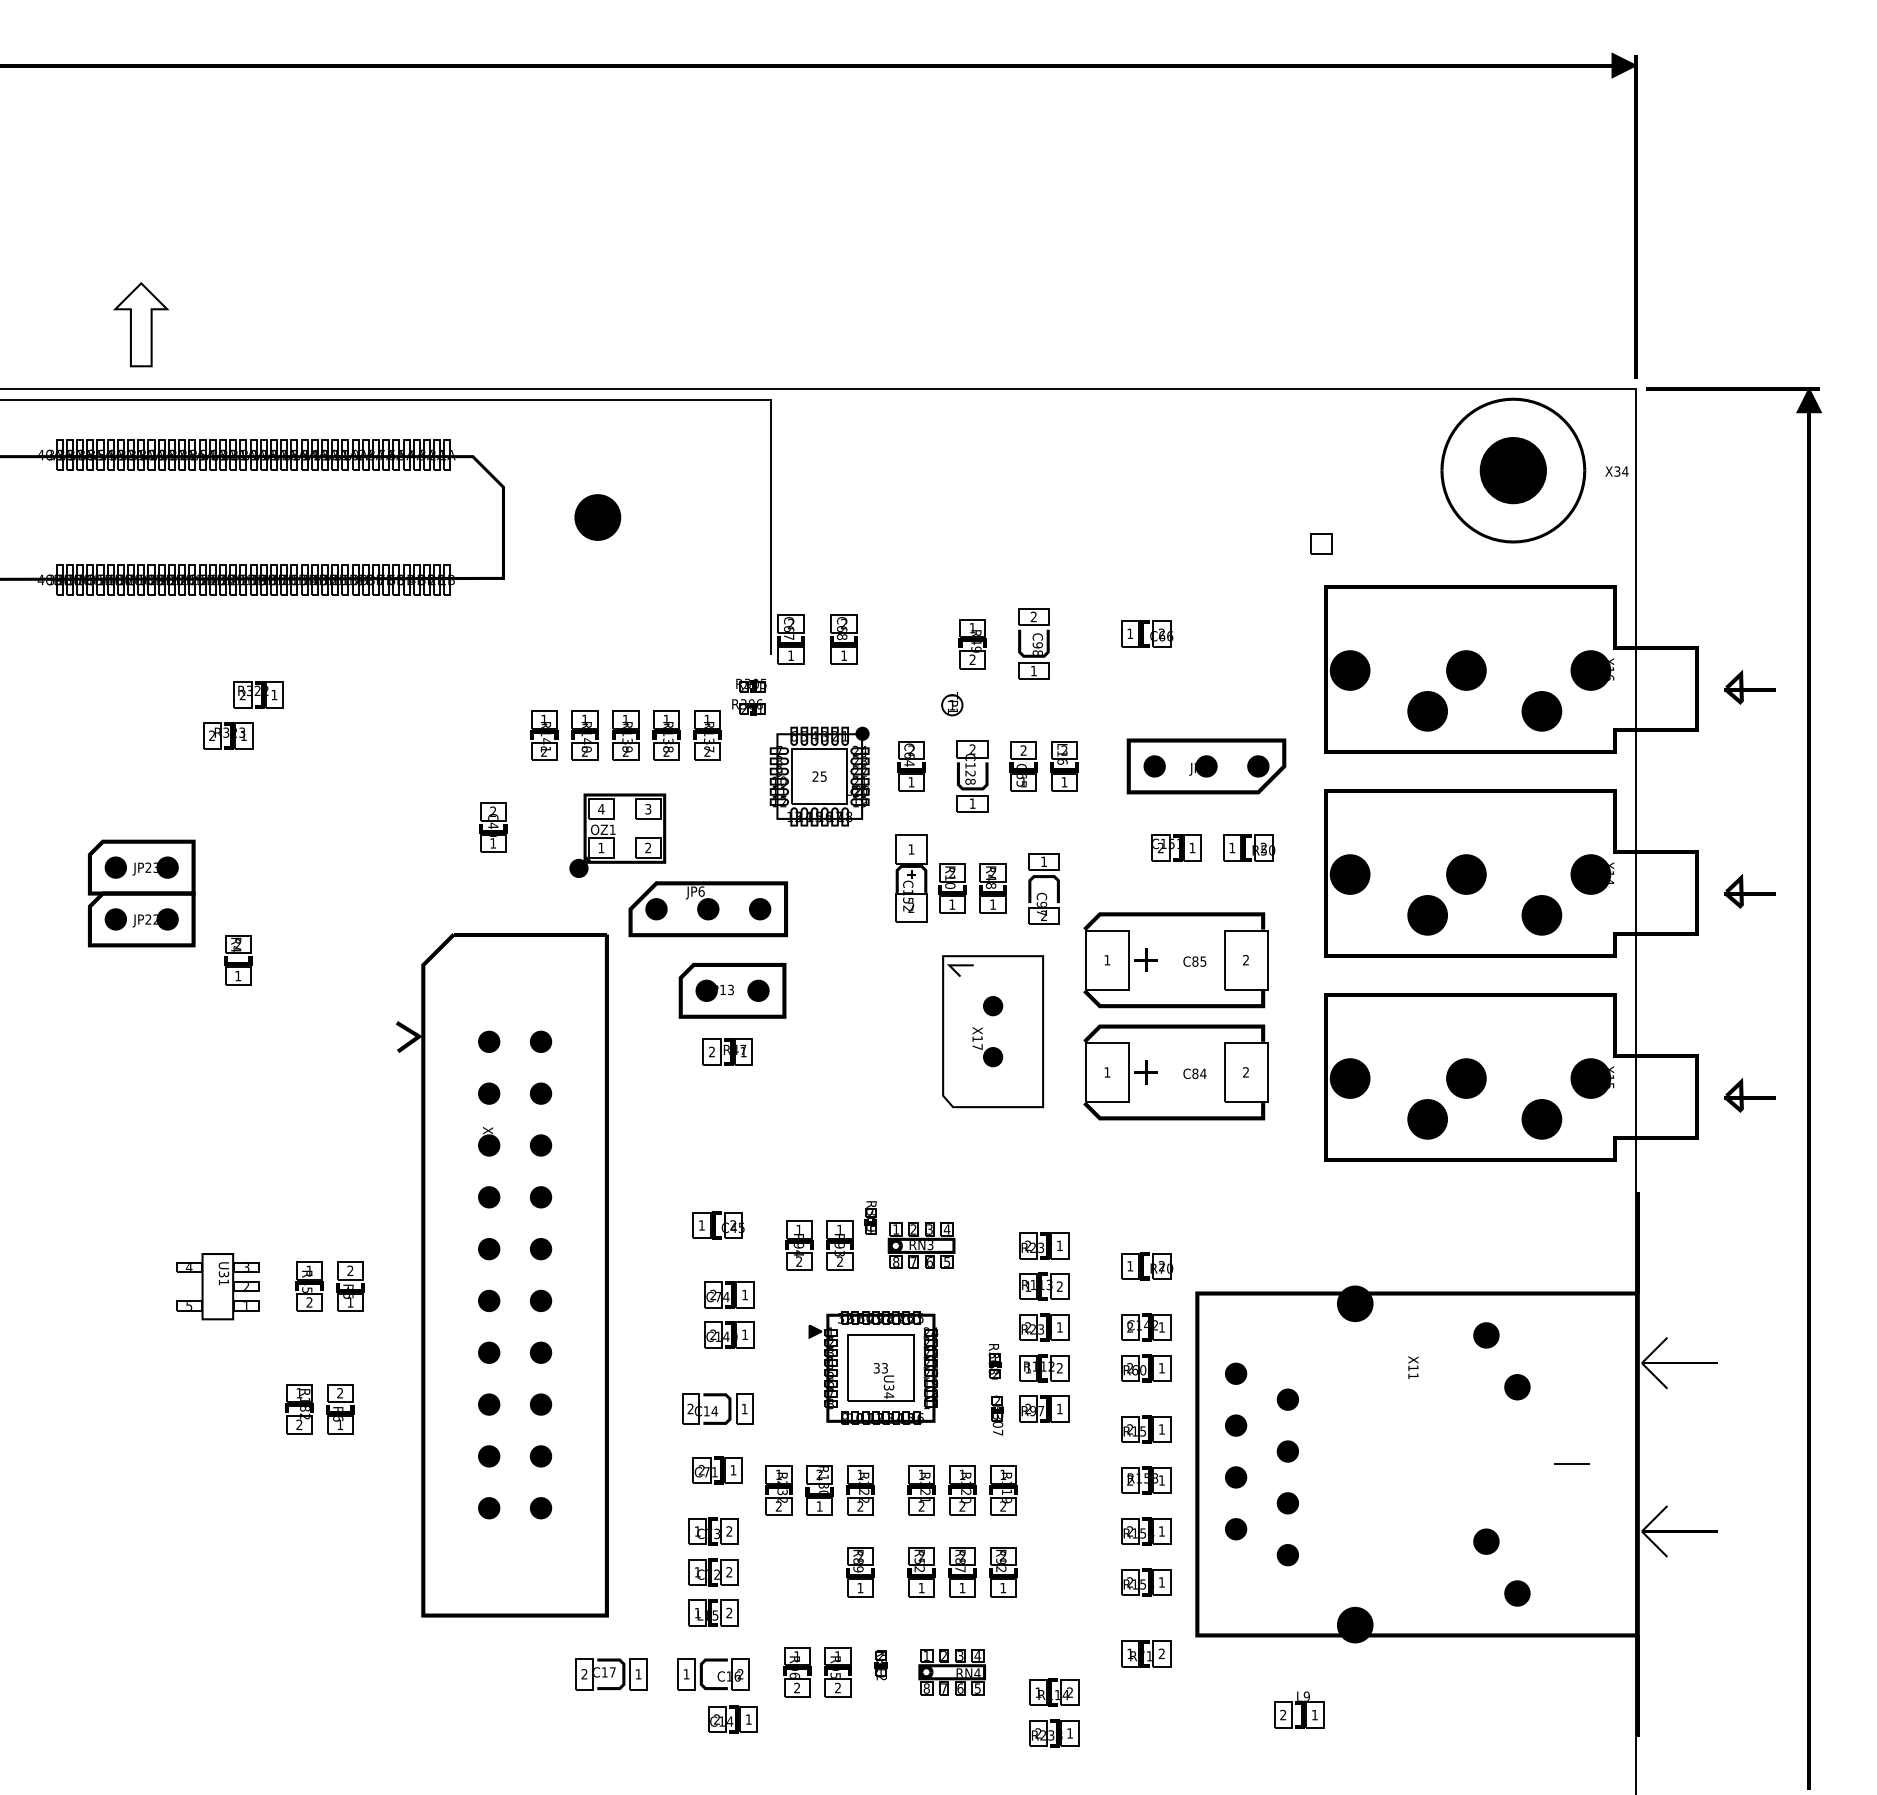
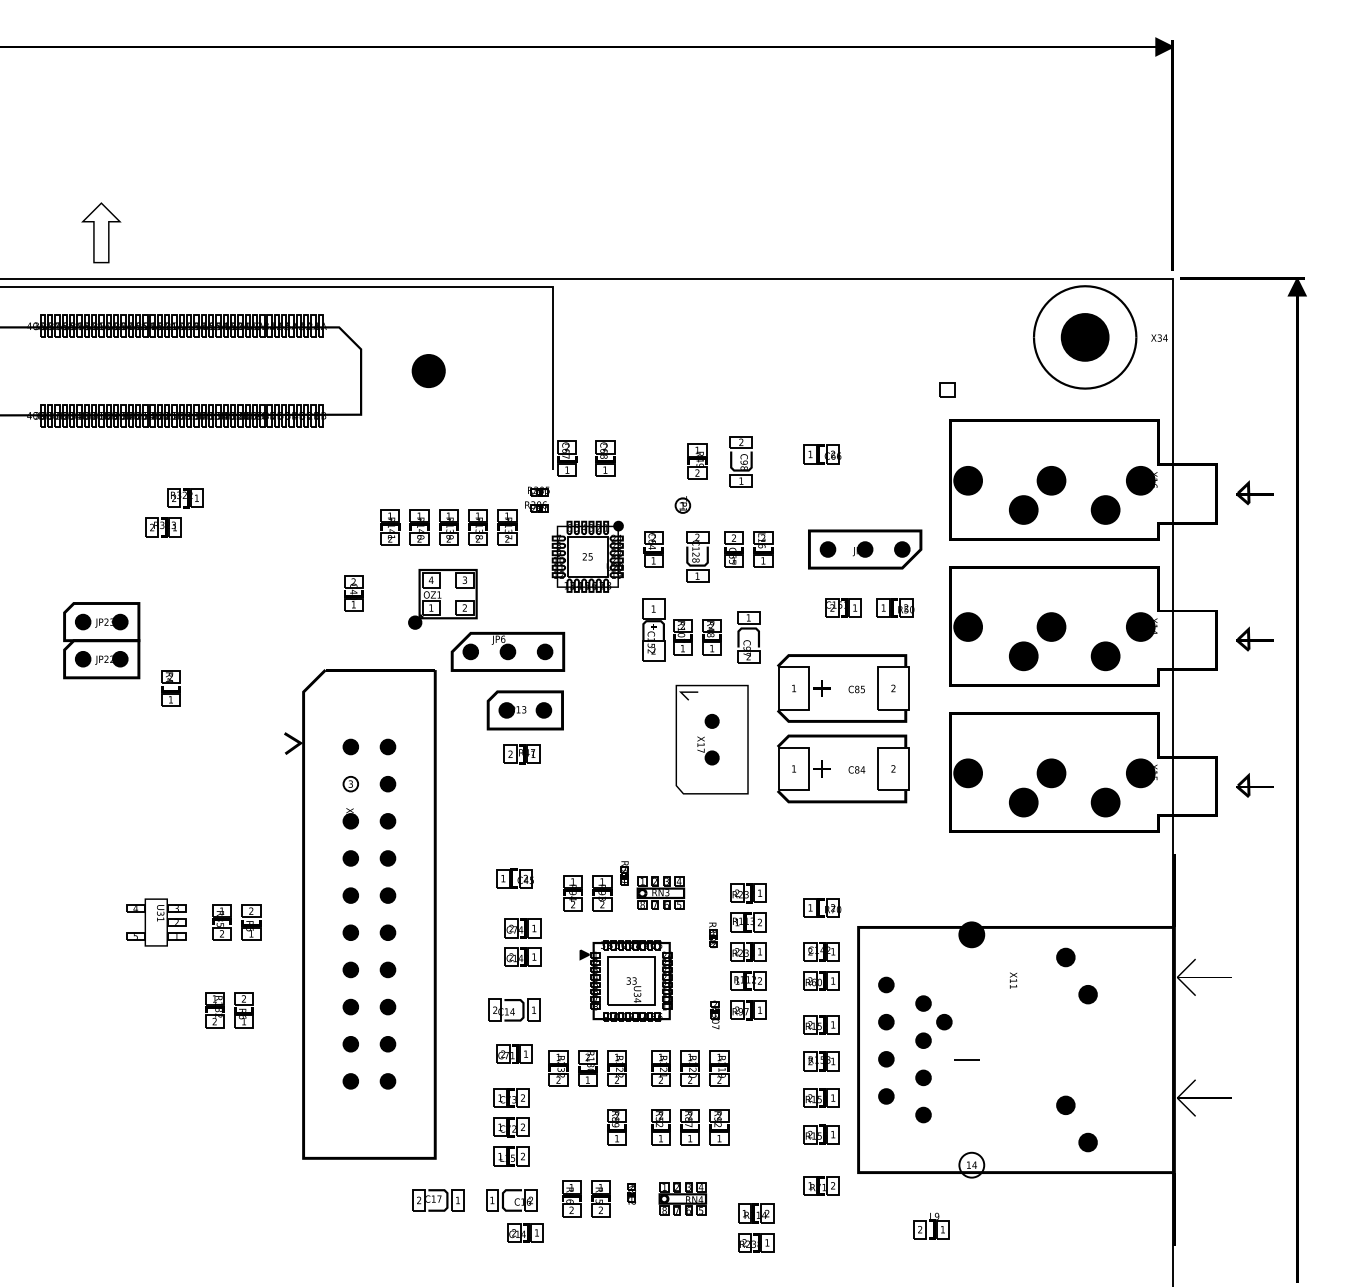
fill: (488, 1092) -> (350, 783), removed
part: (994, 1361) -> (713, 935), moved
part: (1317, 1426) -> (944, 1022), added
line: (1570, 1463) -> (966, 1059), moved
fill: (1354, 1624) -> (971, 1164), removed

